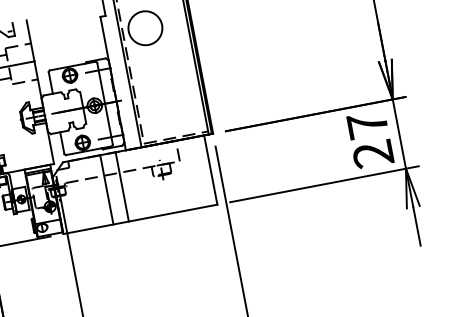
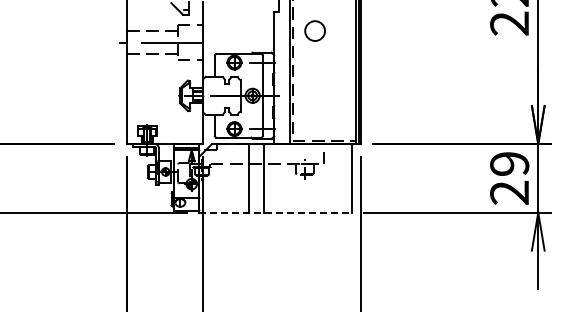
circle: (144, 27) -> (314, 30), size x0.6
text: (367, 124) -> (509, 163), 27 -> 29
line: (141, 219) -> (276, 212), solid -> dashed

